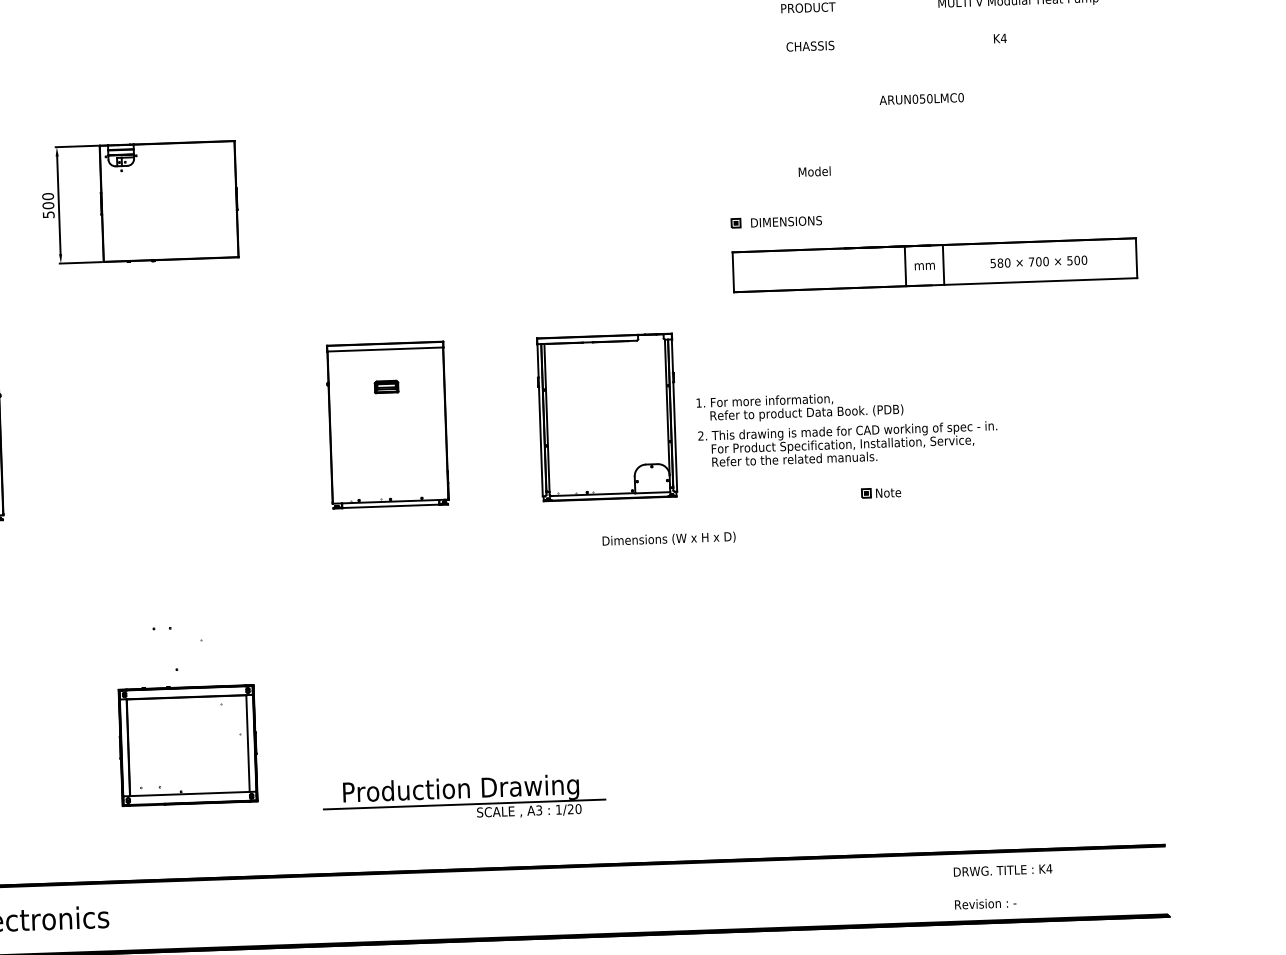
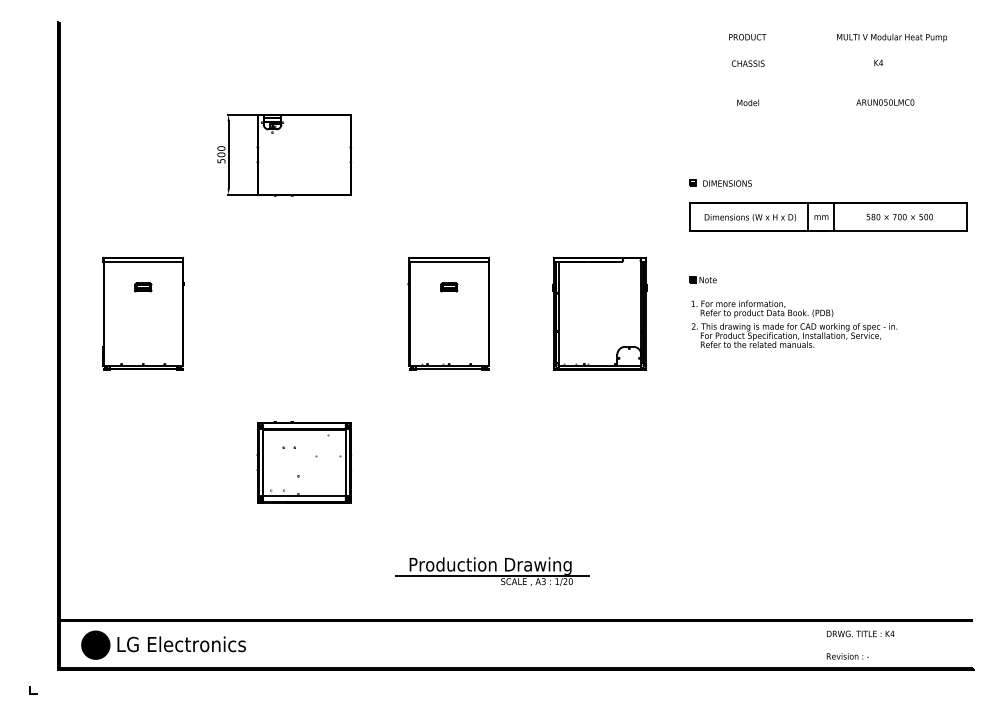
text: (921, 98) -> (885, 102), moved
text: (813, 171) -> (747, 102), moved
text: (847, 426) -> (794, 323), moved
part: (880, 492) -> (702, 279), moved
text: (667, 539) -> (749, 217), moved
part: (186, 745) -> (303, 462), moved

